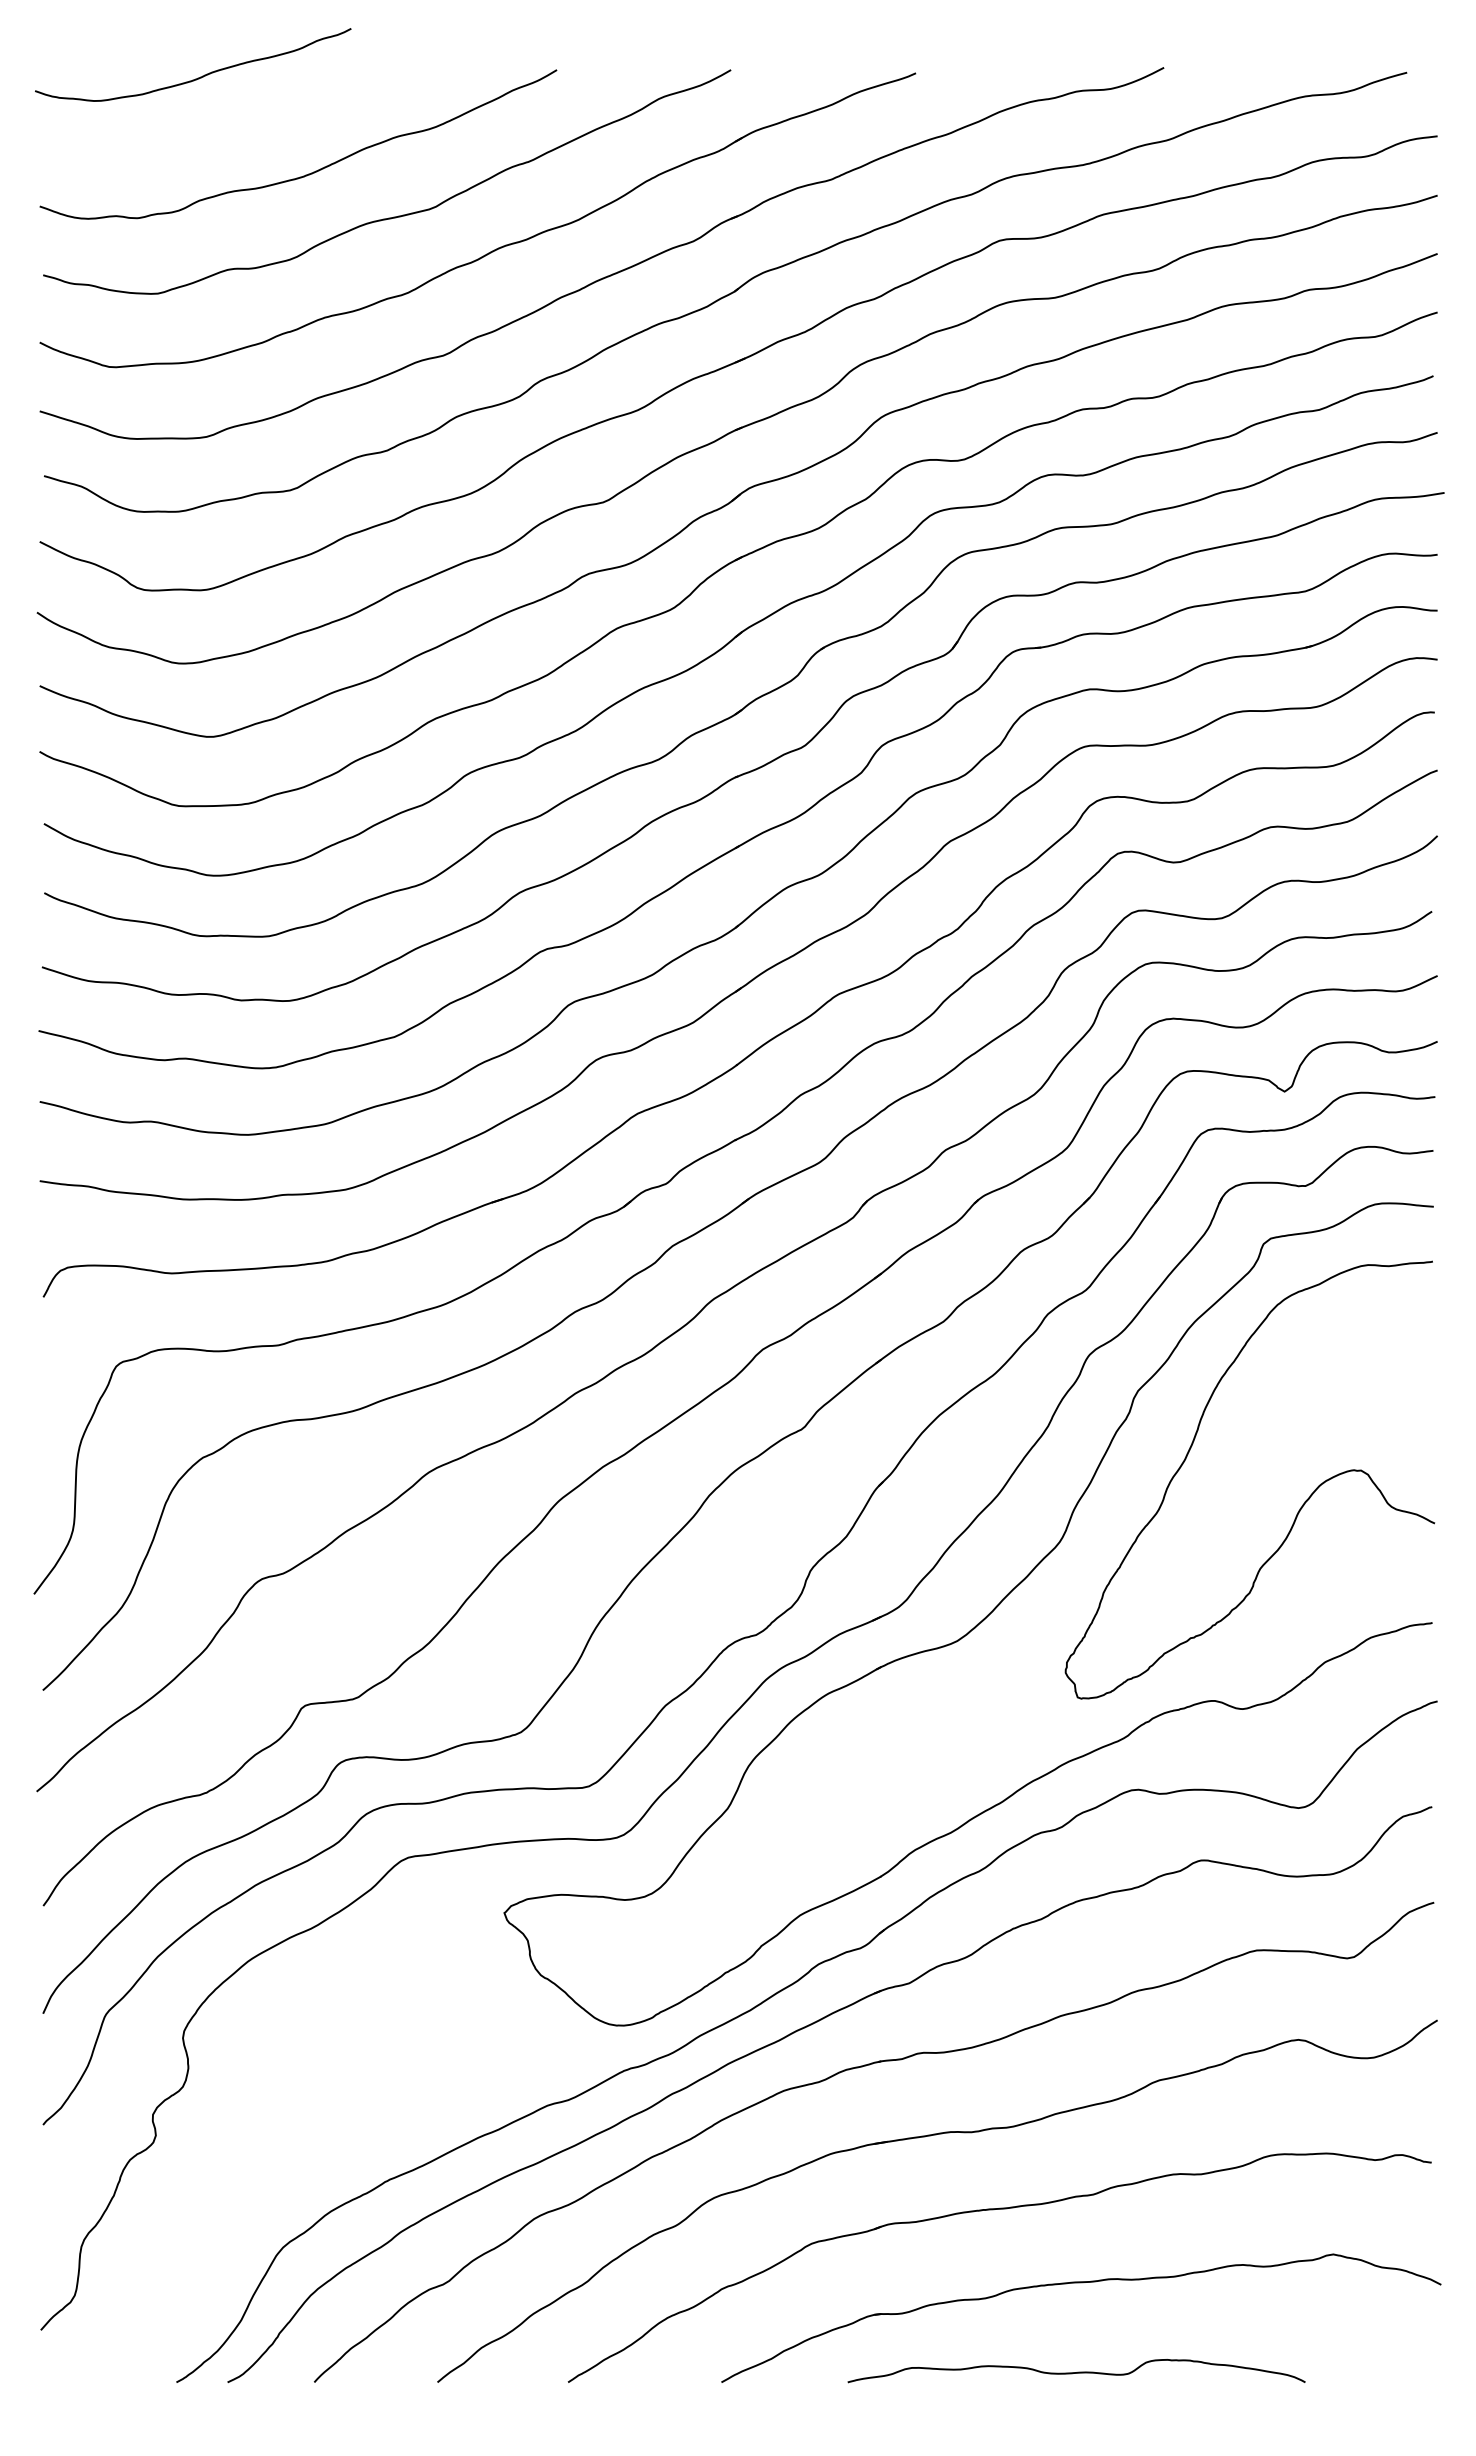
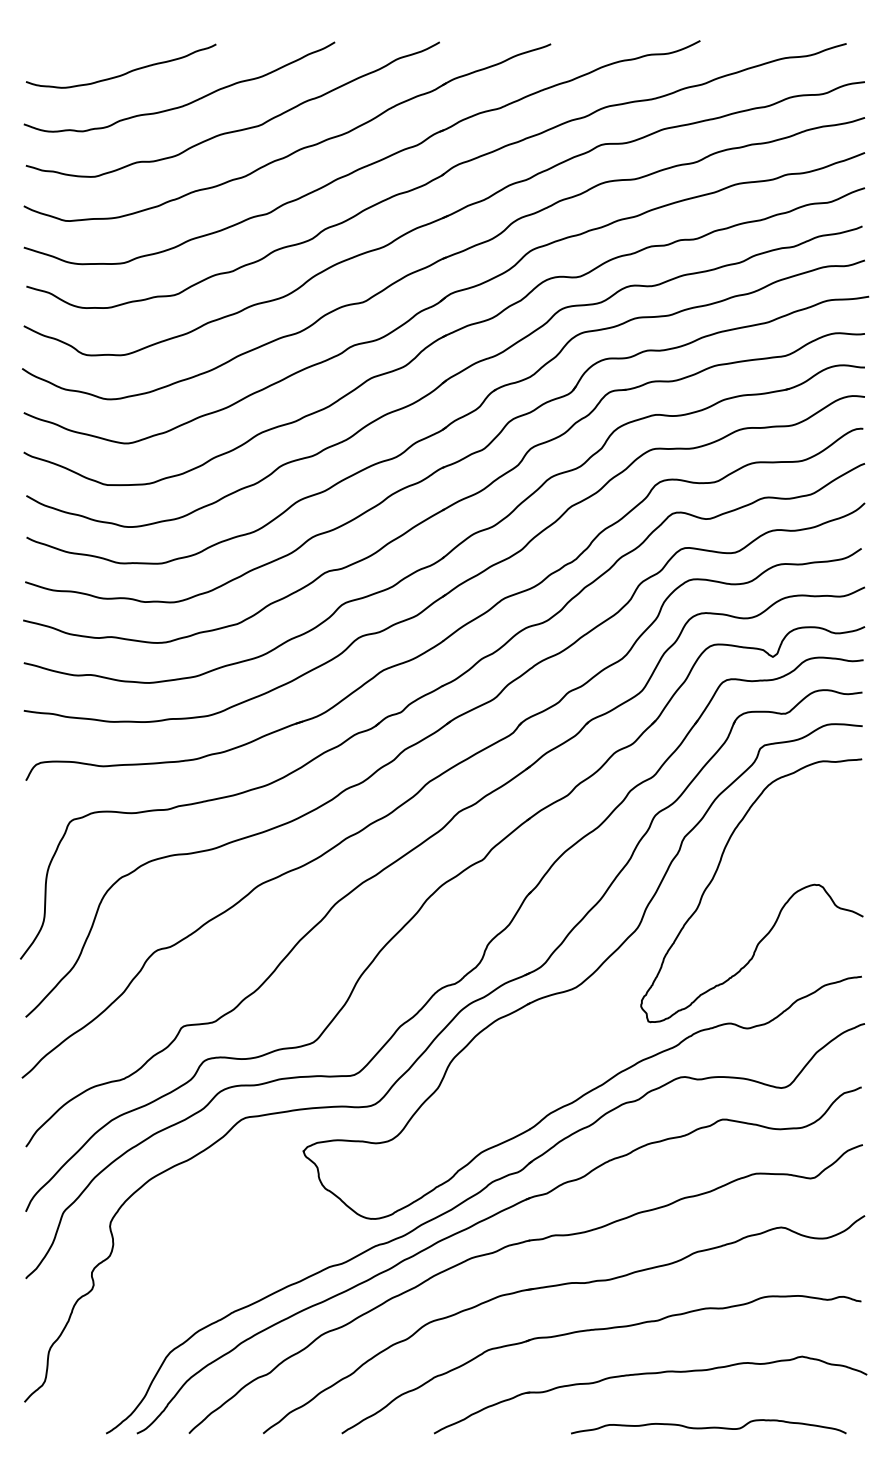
curve: (197, 77) -> (123, 73), moved
curve: (1076, 2372) -> (708, 1427), moved

